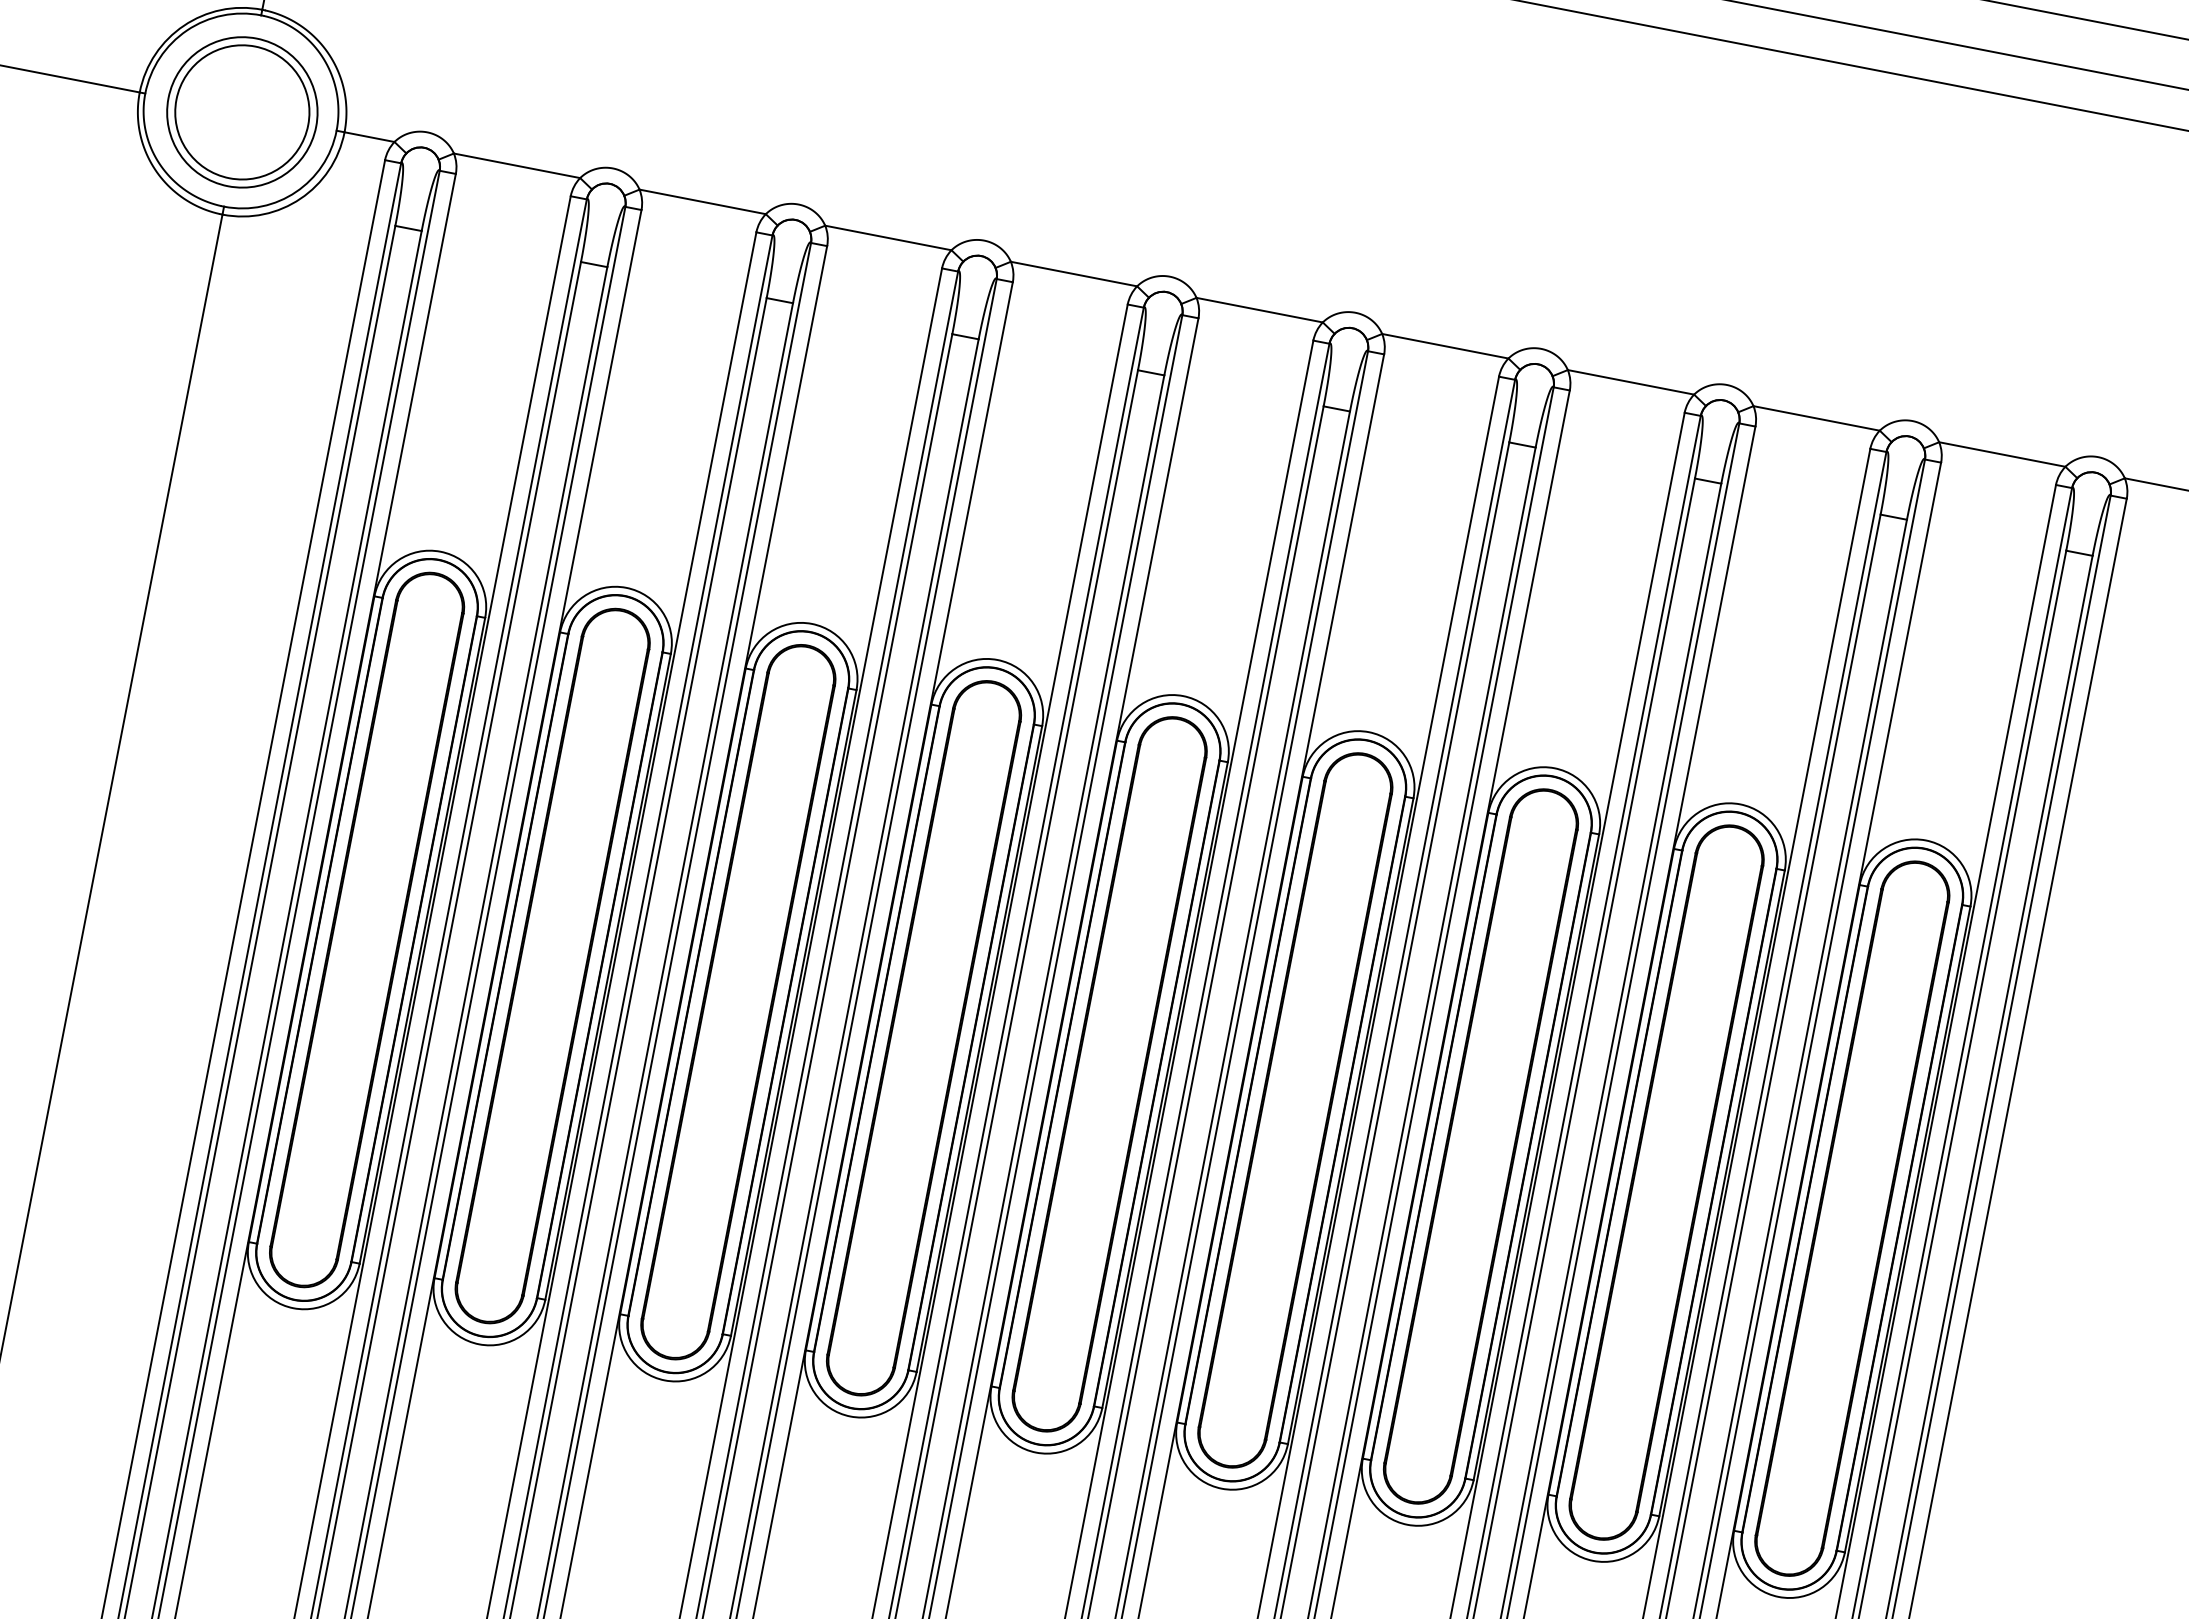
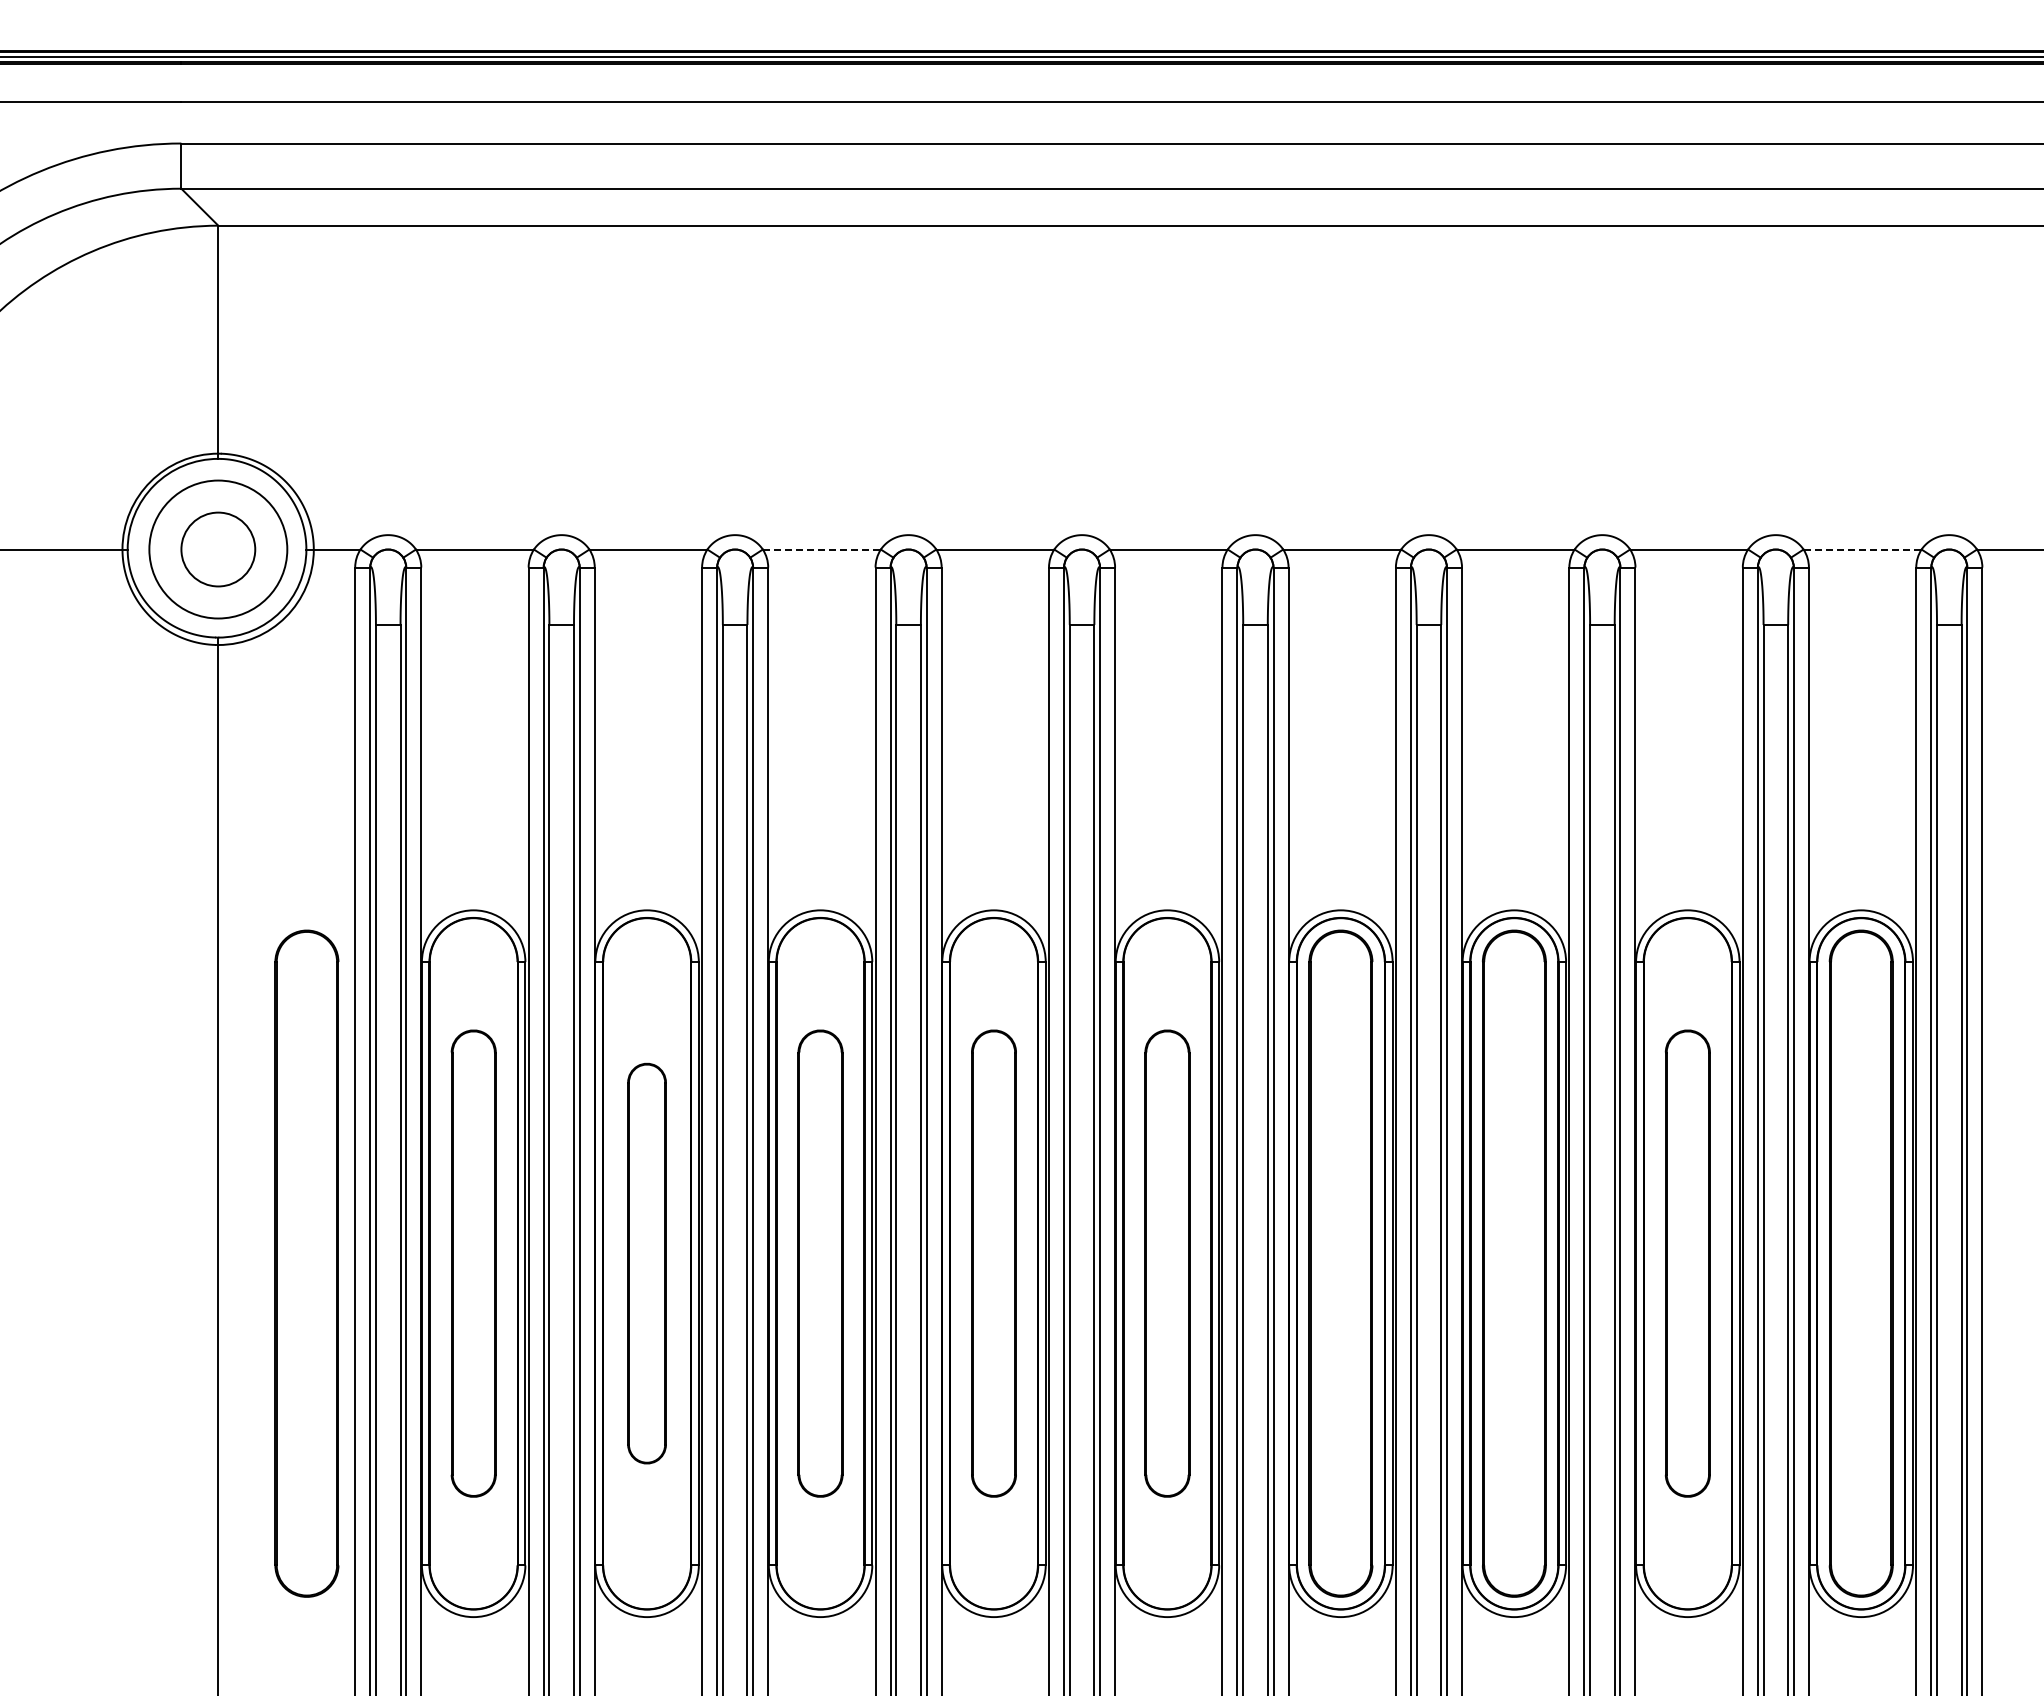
circle: (241, 112) -> (217, 549), size x0.6
line: (889, 238) -> (822, 549), solid -> dashed
line: (2003, 454) -> (1863, 549), solid -> dashed
part: (188, 894) -> (306, 1263), added
part: (366, 929) -> (473, 1263), size x0.7
part: (552, 965) -> (646, 1263), size x0.6
part: (738, 1001) -> (820, 1263), size x0.7
part: (923, 1037) -> (993, 1263), size x0.7
part: (1109, 1074) -> (1167, 1263), size x0.7
part: (1666, 1182) -> (1687, 1263), size x0.7

